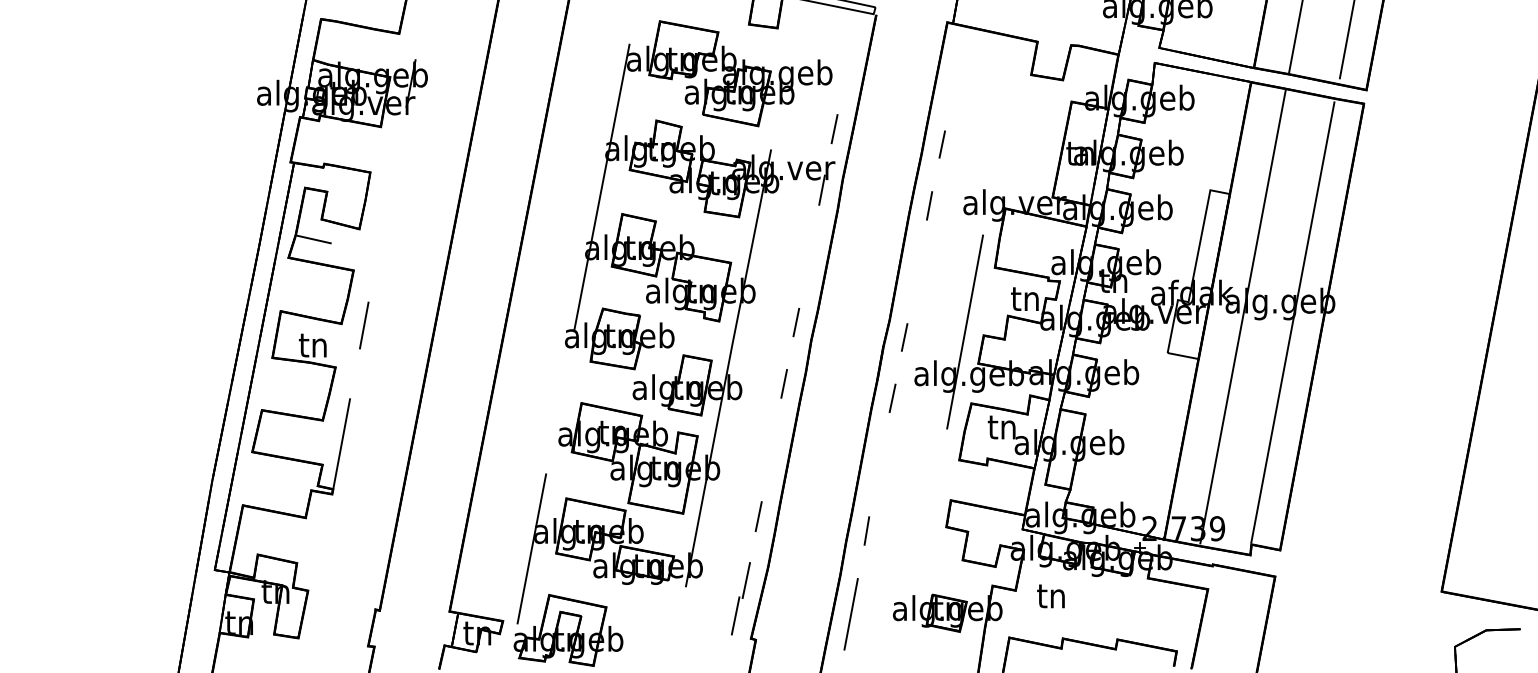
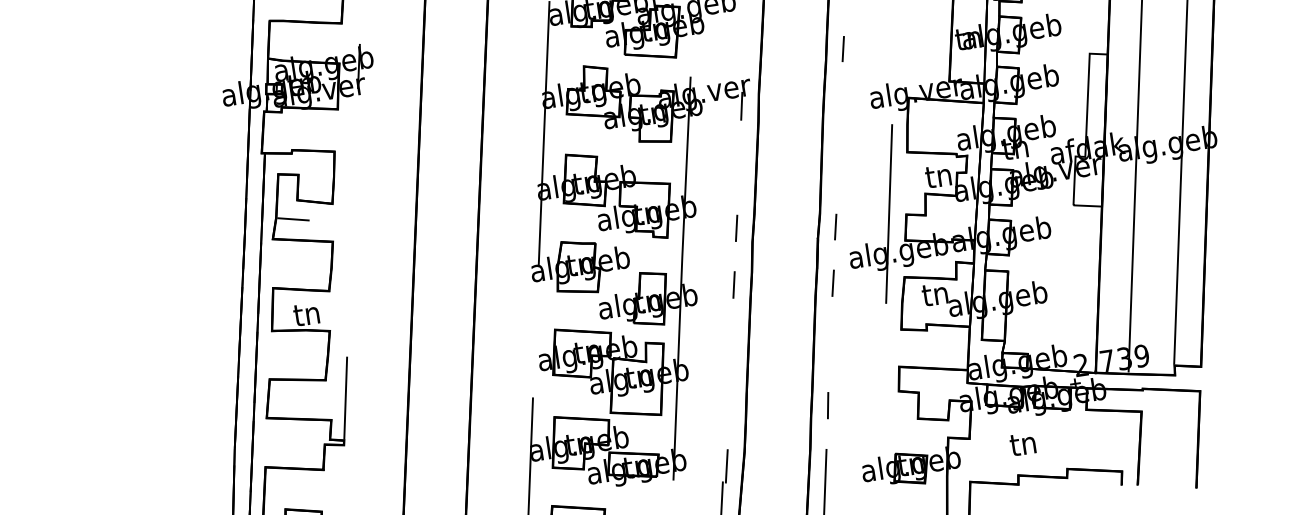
line: (834, 129) -> (744, 50), removed
line: (929, 205) -> (840, 105), removed
line: (364, 325) -> (350, 289), removed
line: (758, 516) -> (729, 407), removed
text: (1050, 596) -> (1022, 444), moved

